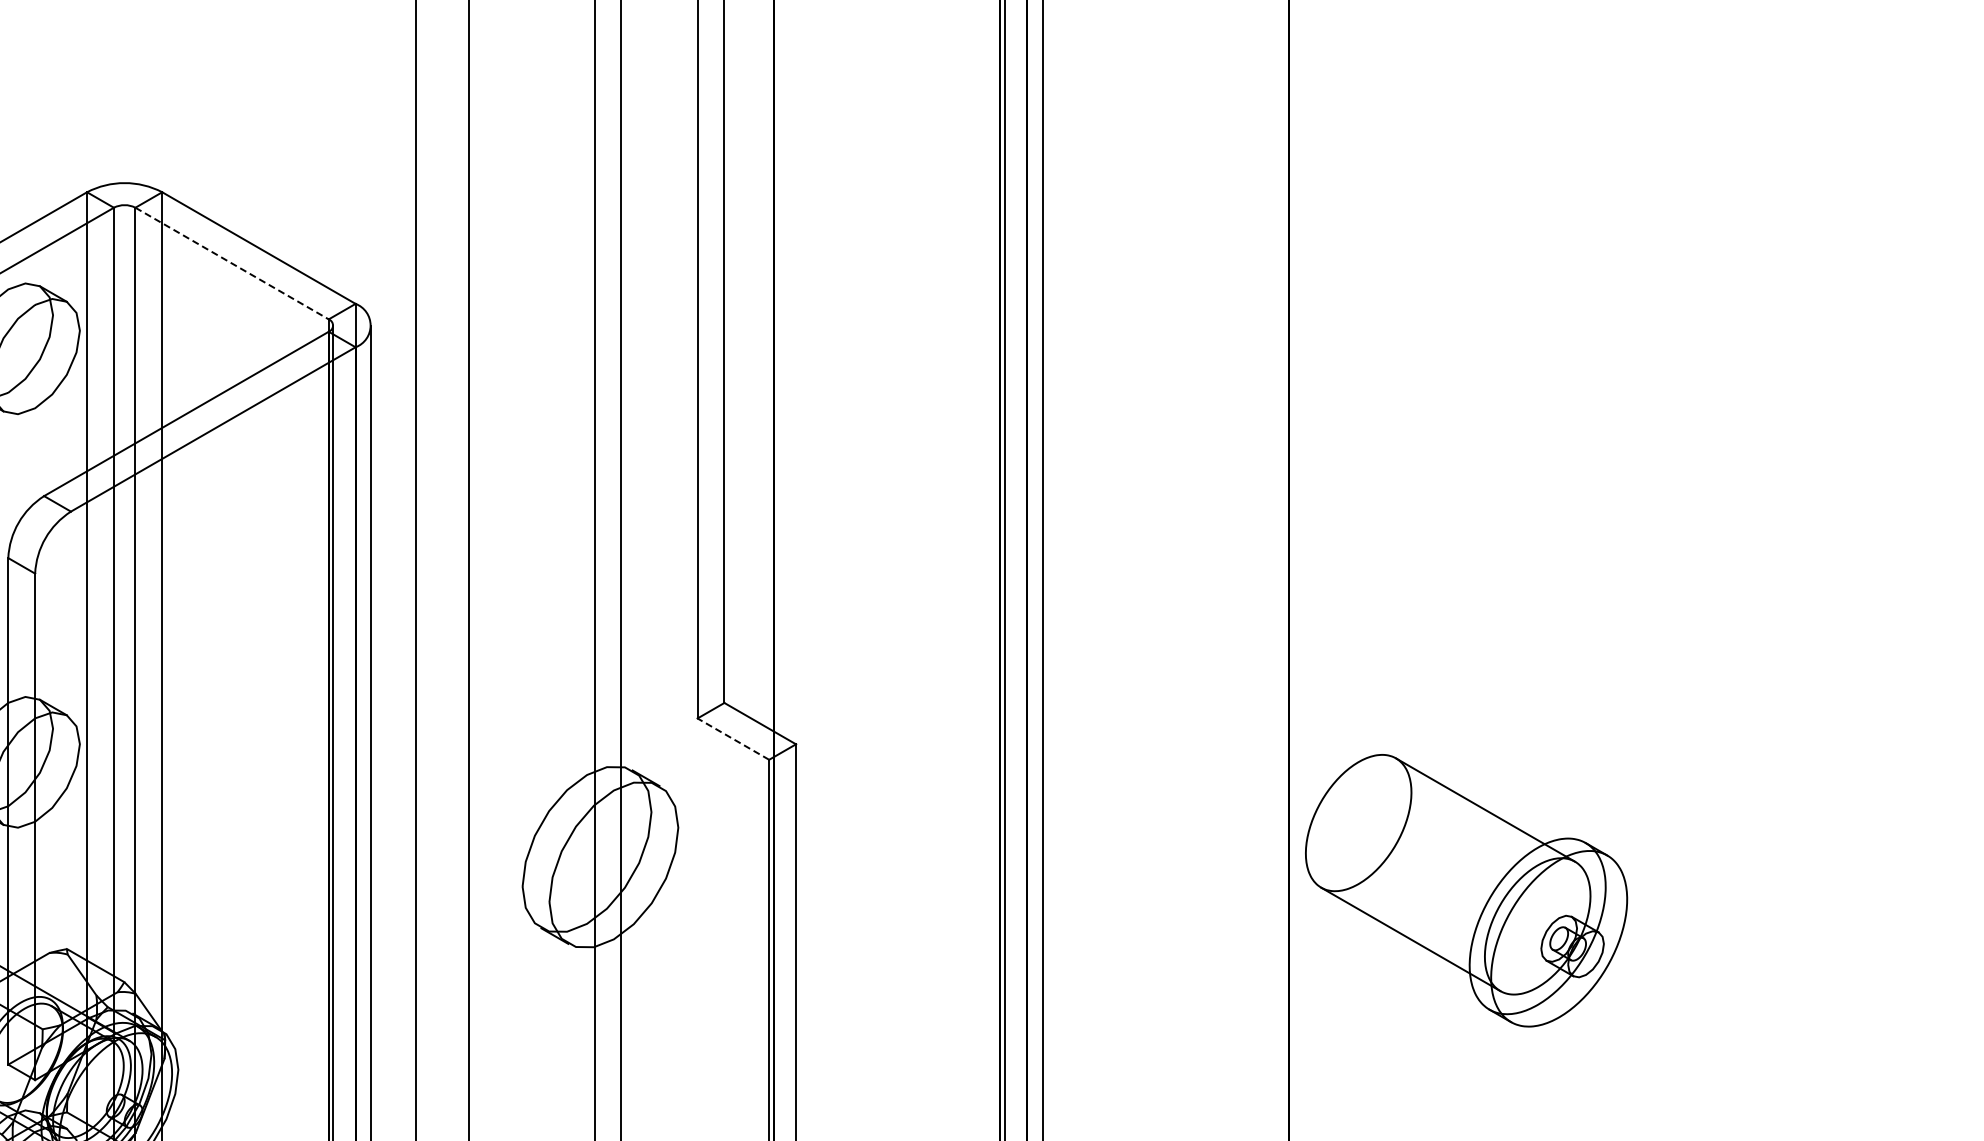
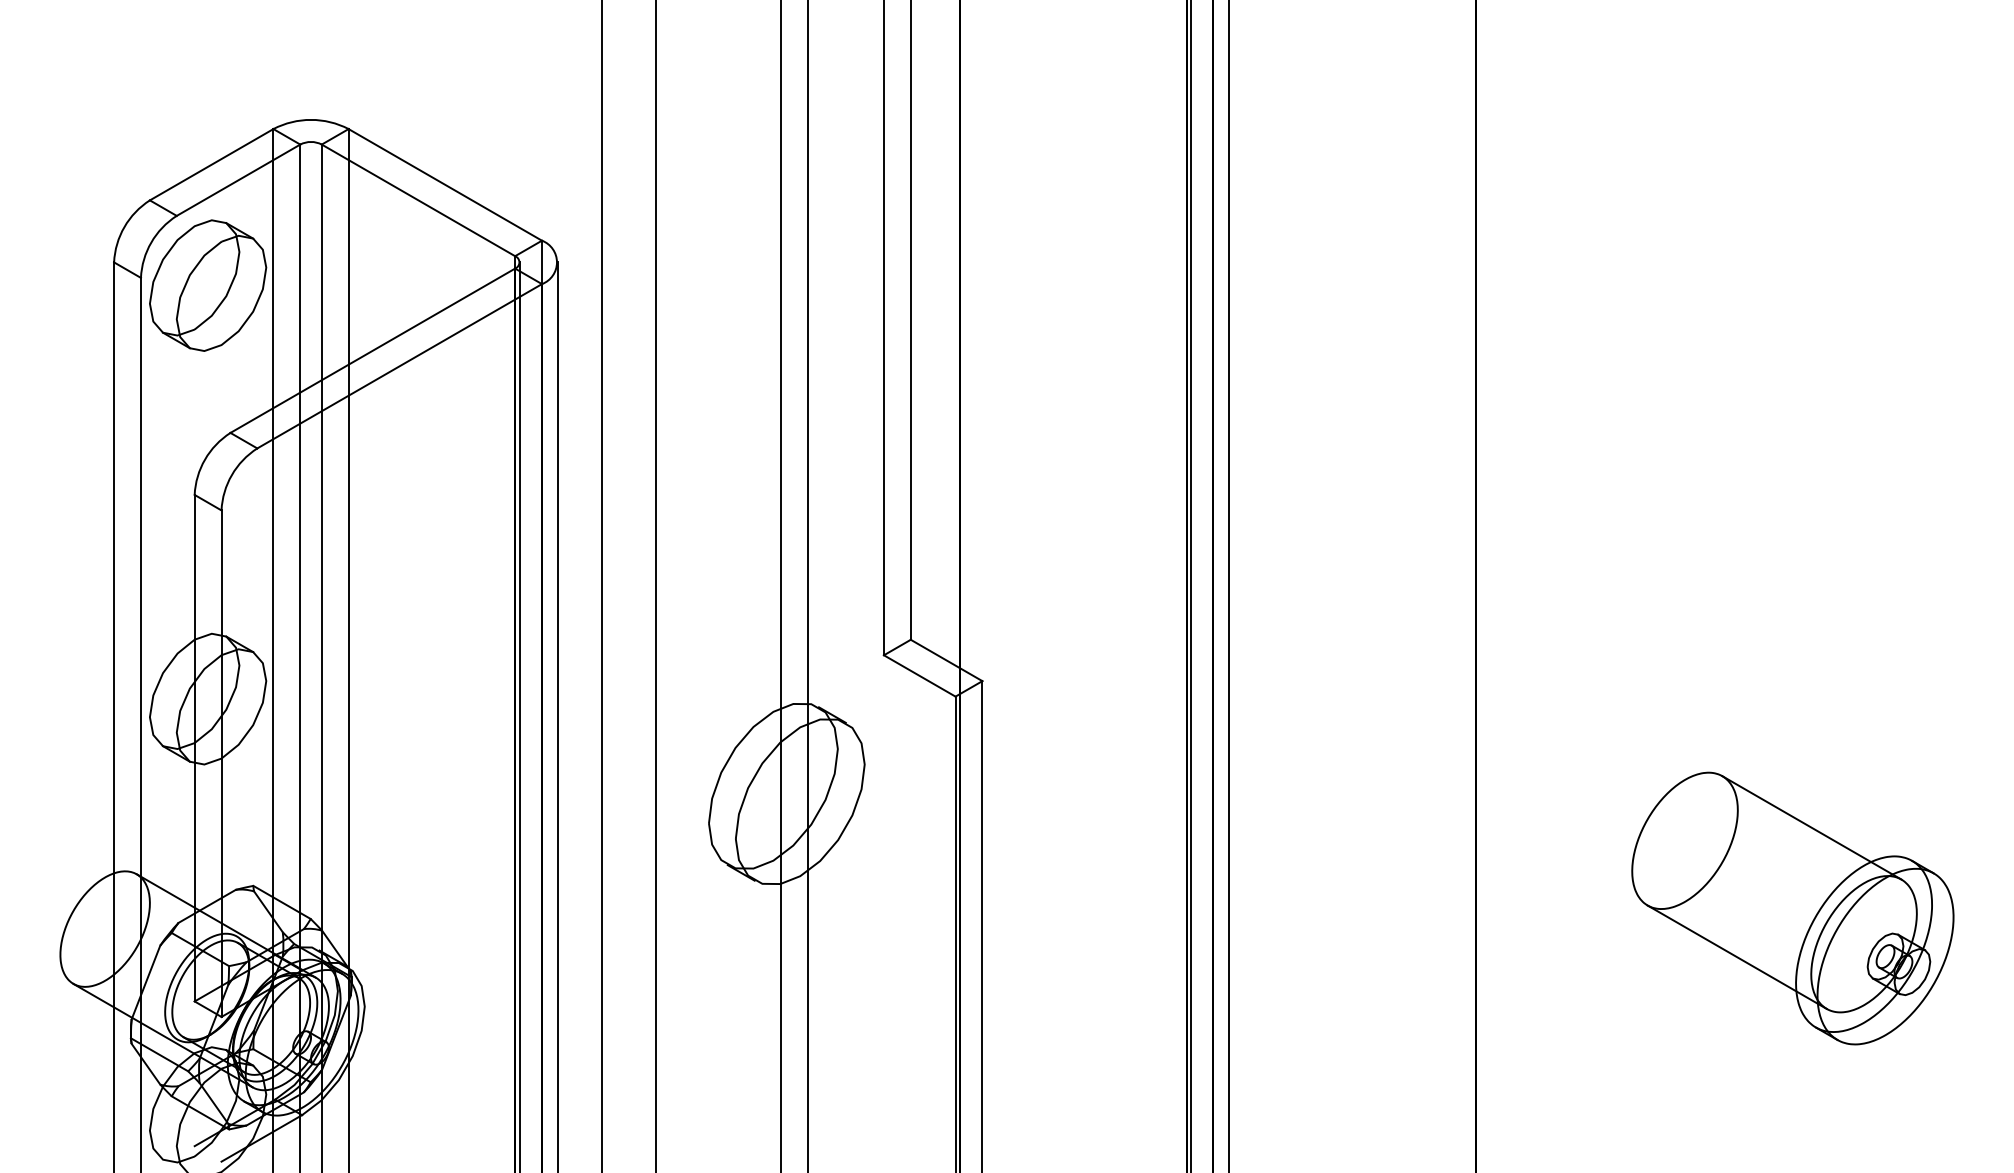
line: (232, 263) -> (418, 200), dashed -> solid
line: (733, 738) -> (919, 675), dashed -> solid
part: (1466, 890) -> (1792, 908), moved

